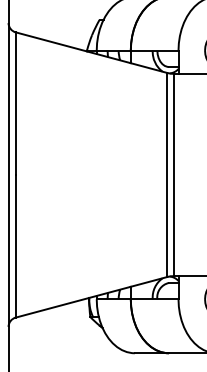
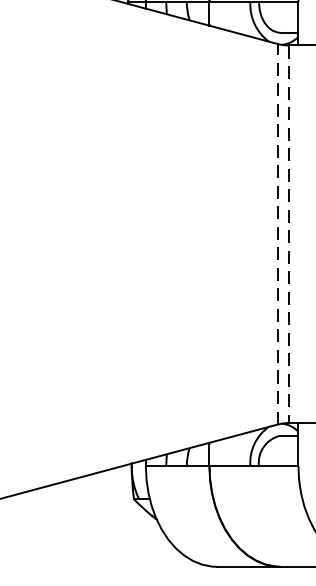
line: (167, 174) -> (277, 233), solid -> dashed
line: (173, 175) -> (289, 235), solid -> dashed

